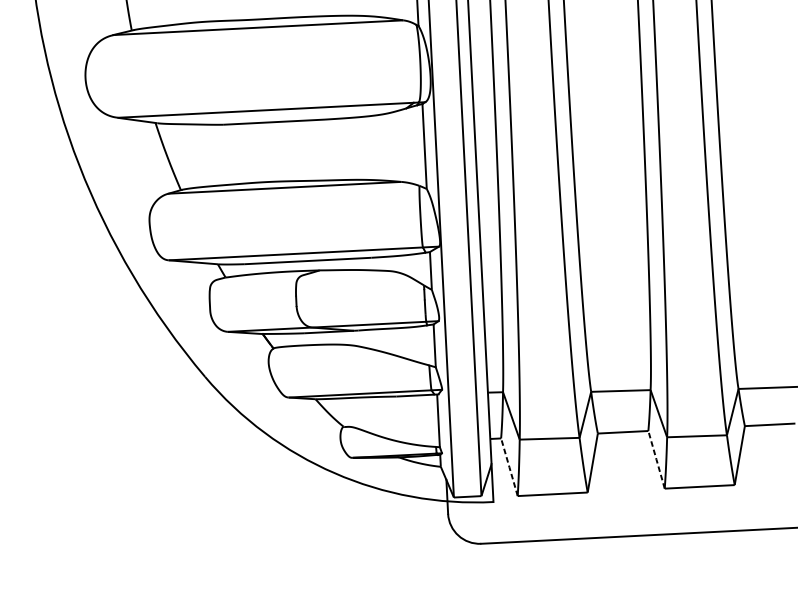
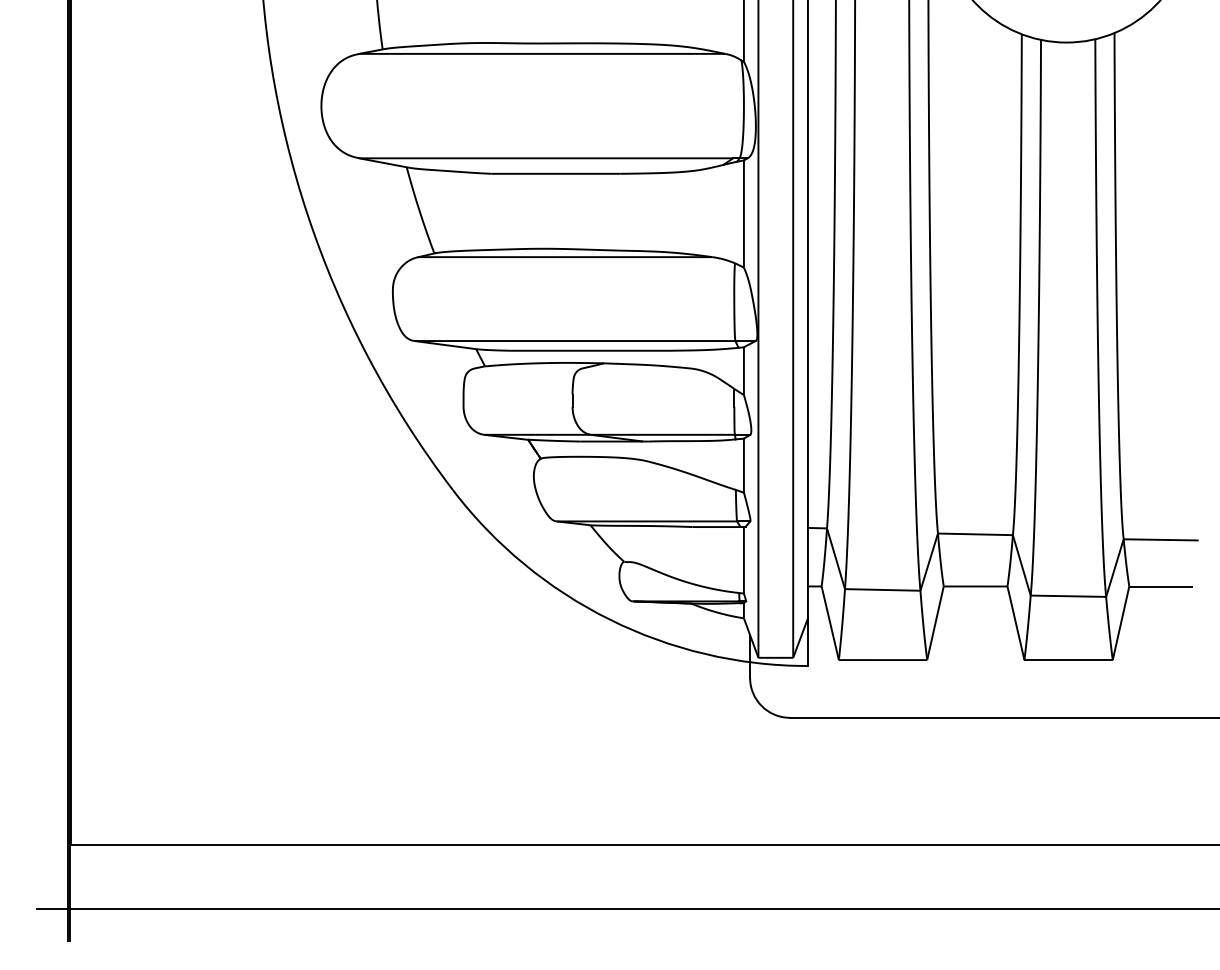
line: (656, 460) -> (1015, 623), dashed -> solid
line: (509, 467) -> (830, 623), dashed -> solid

